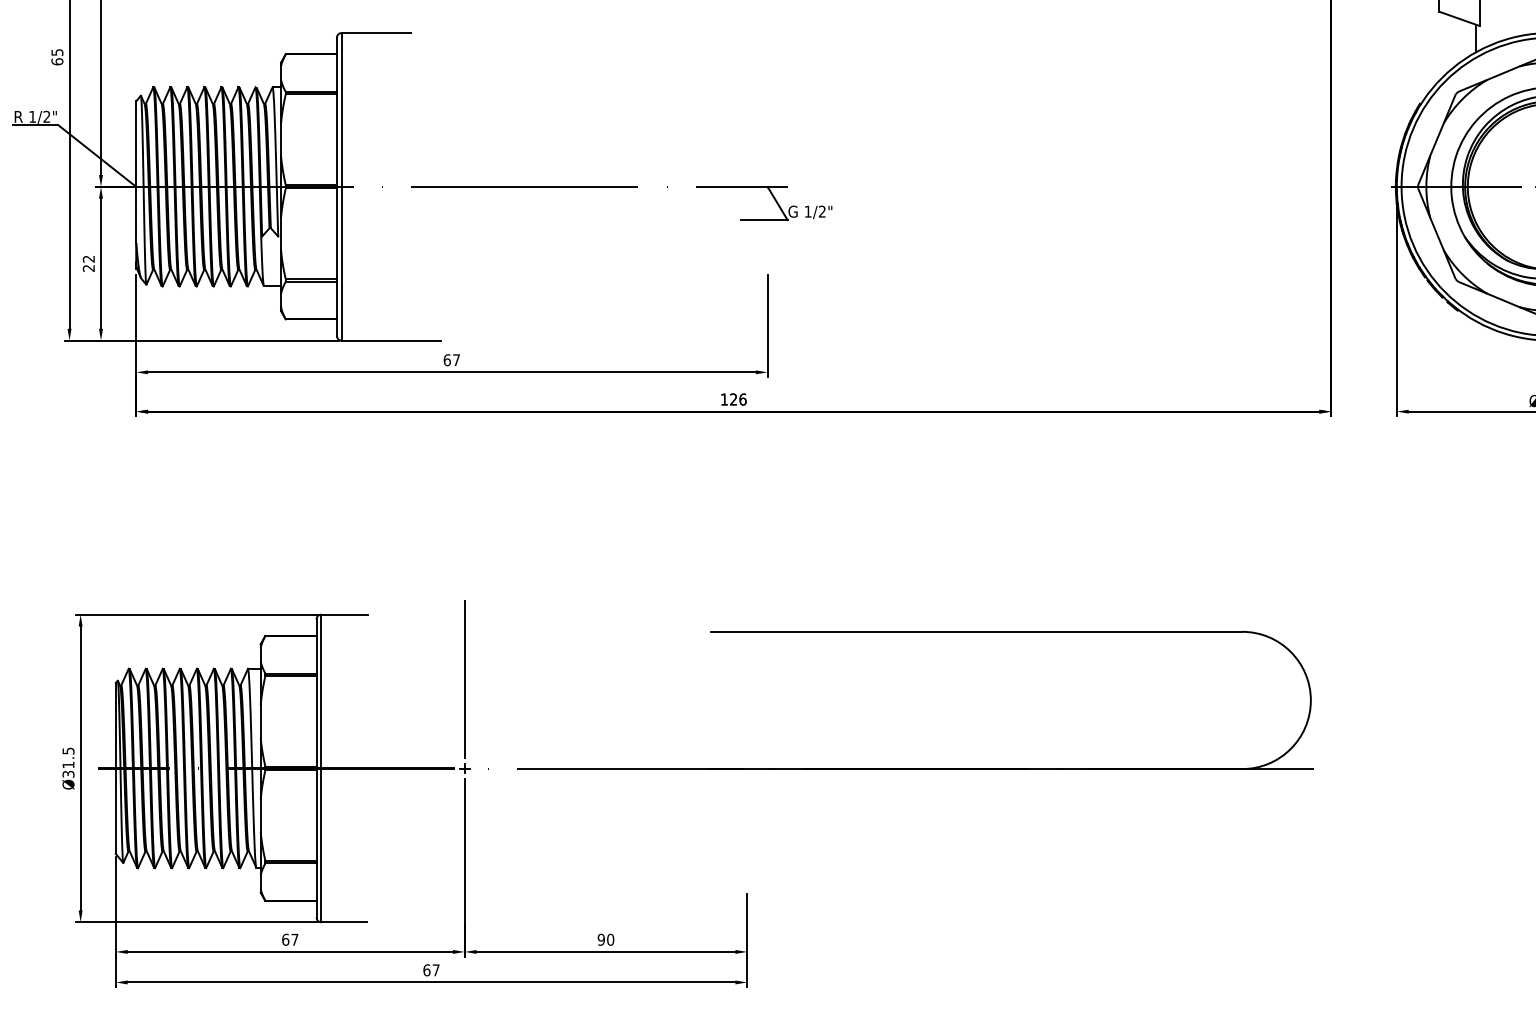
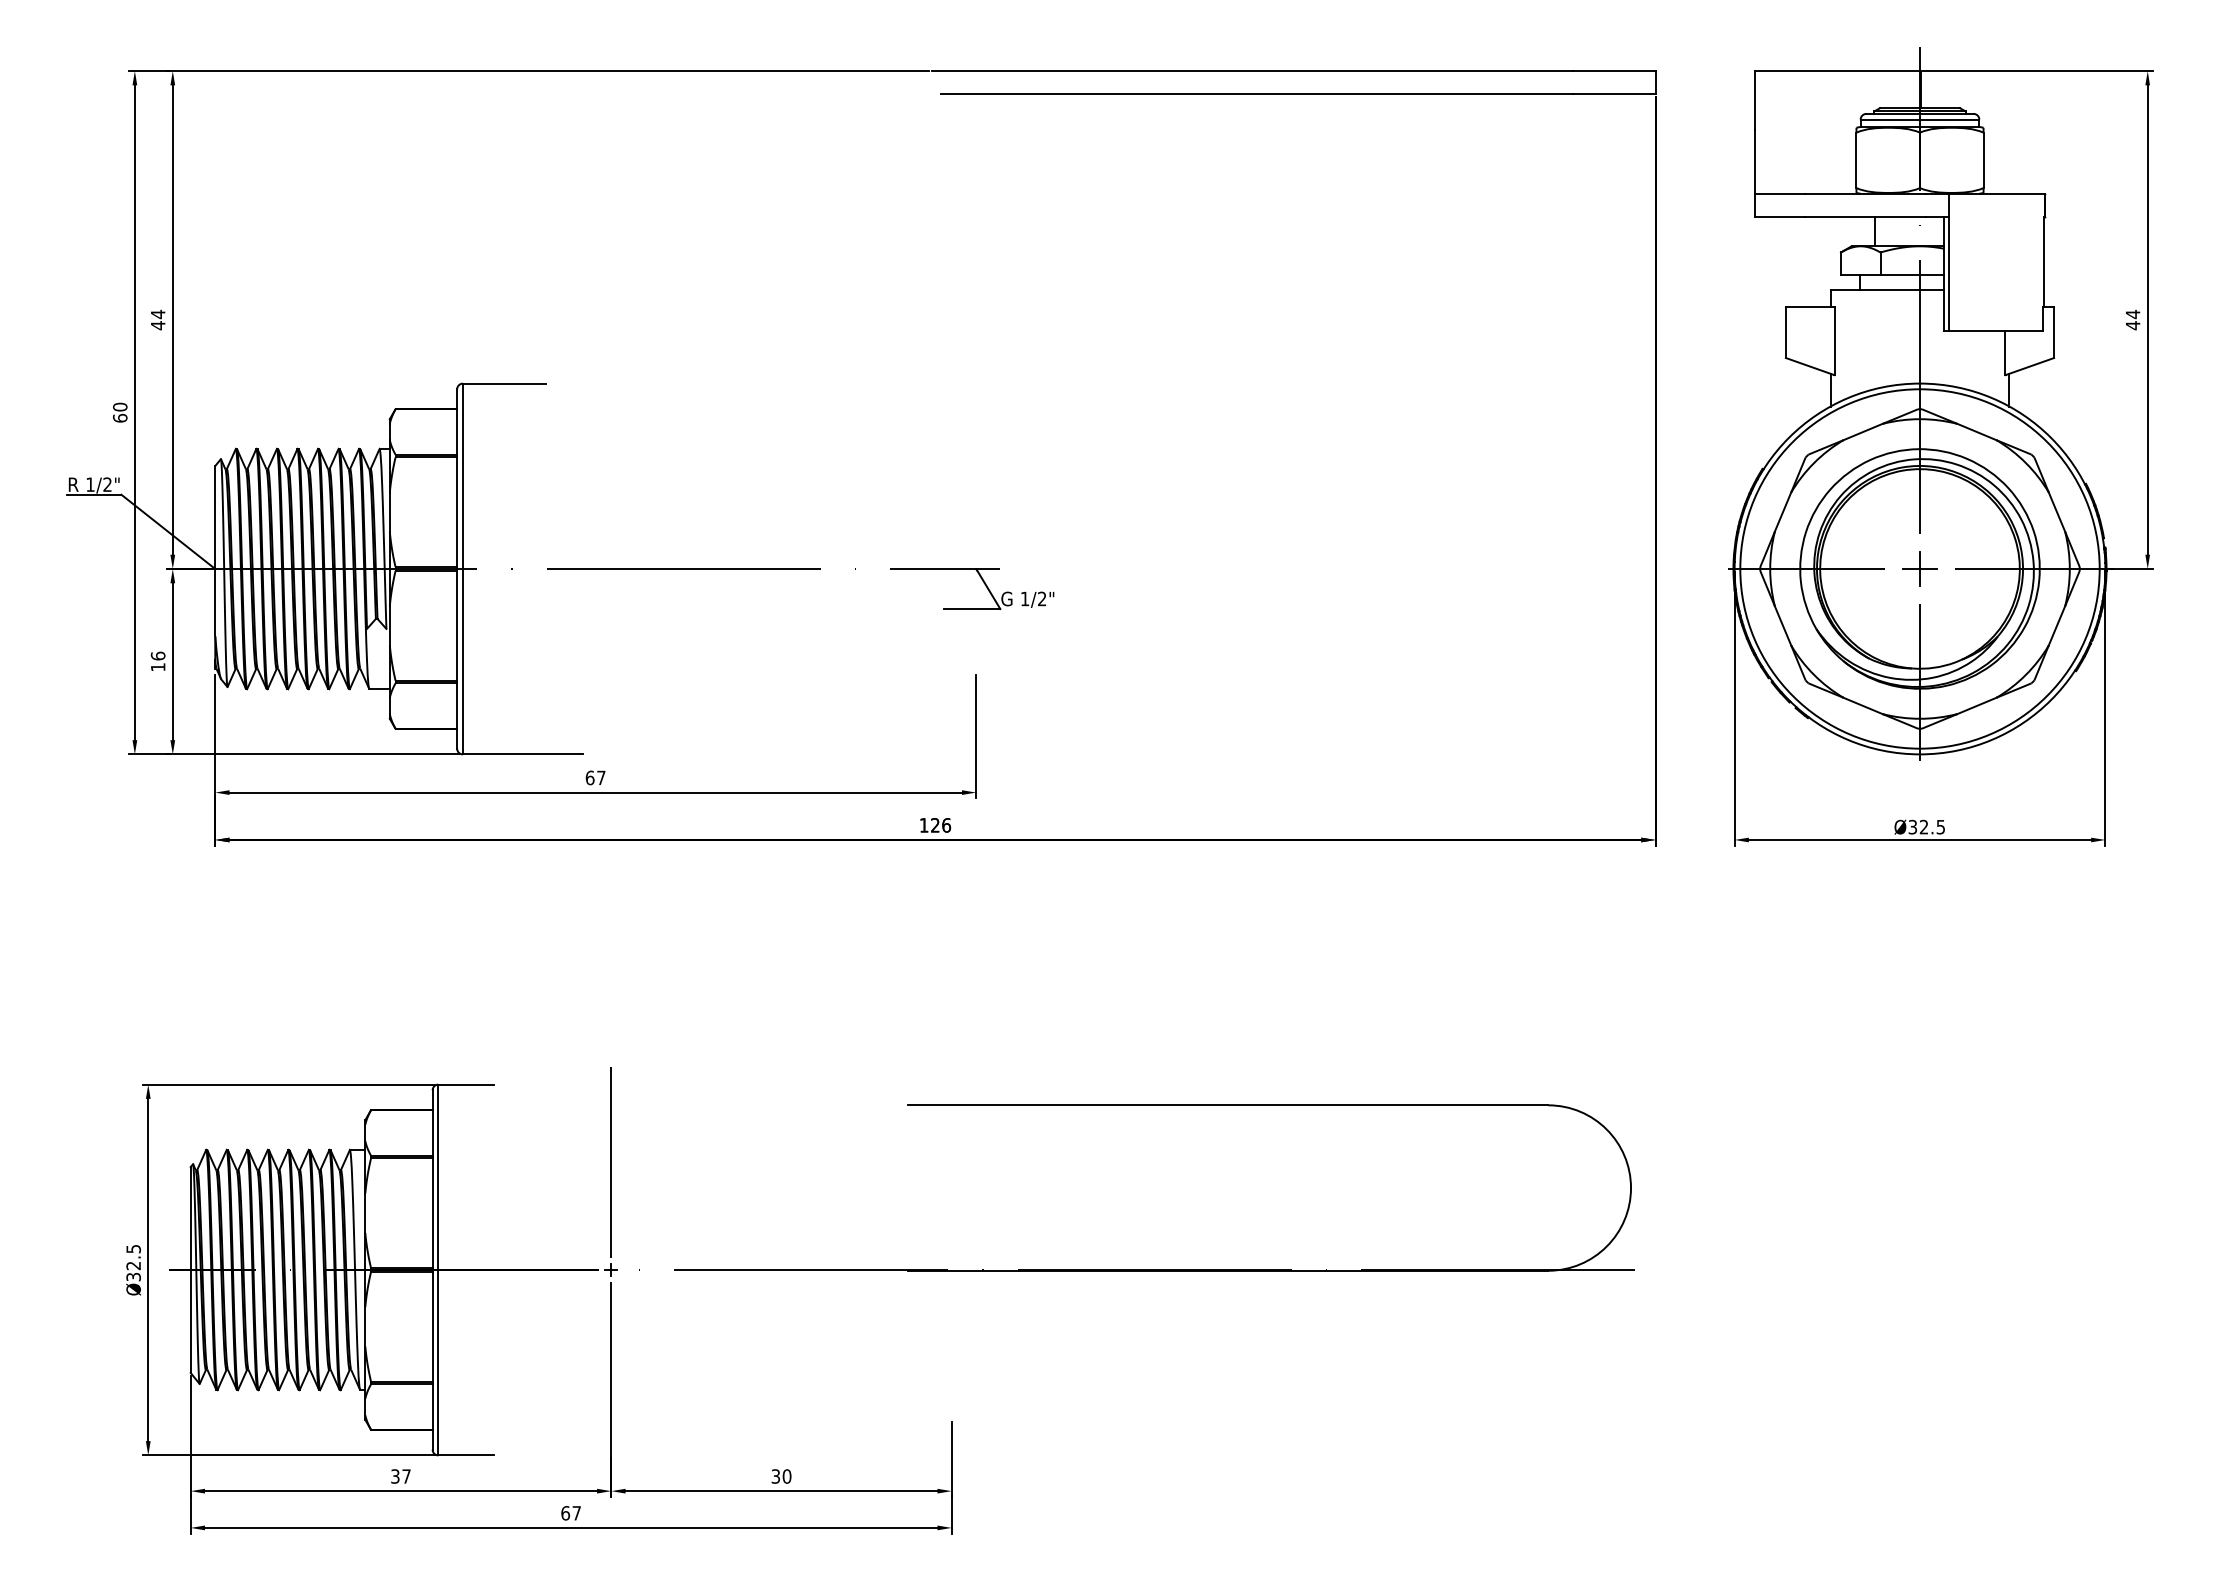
text: (57, 52) -> (120, 406), 65 -> 60
text: (88, 263) -> (157, 661), 22 -> 16
text: (68, 765) -> (133, 1266), Ø31.5 -> Ø32.5
text: (285, 939) -> (395, 1476), 67 -> 37
text: (601, 939) -> (775, 1476), 90 -> 30

